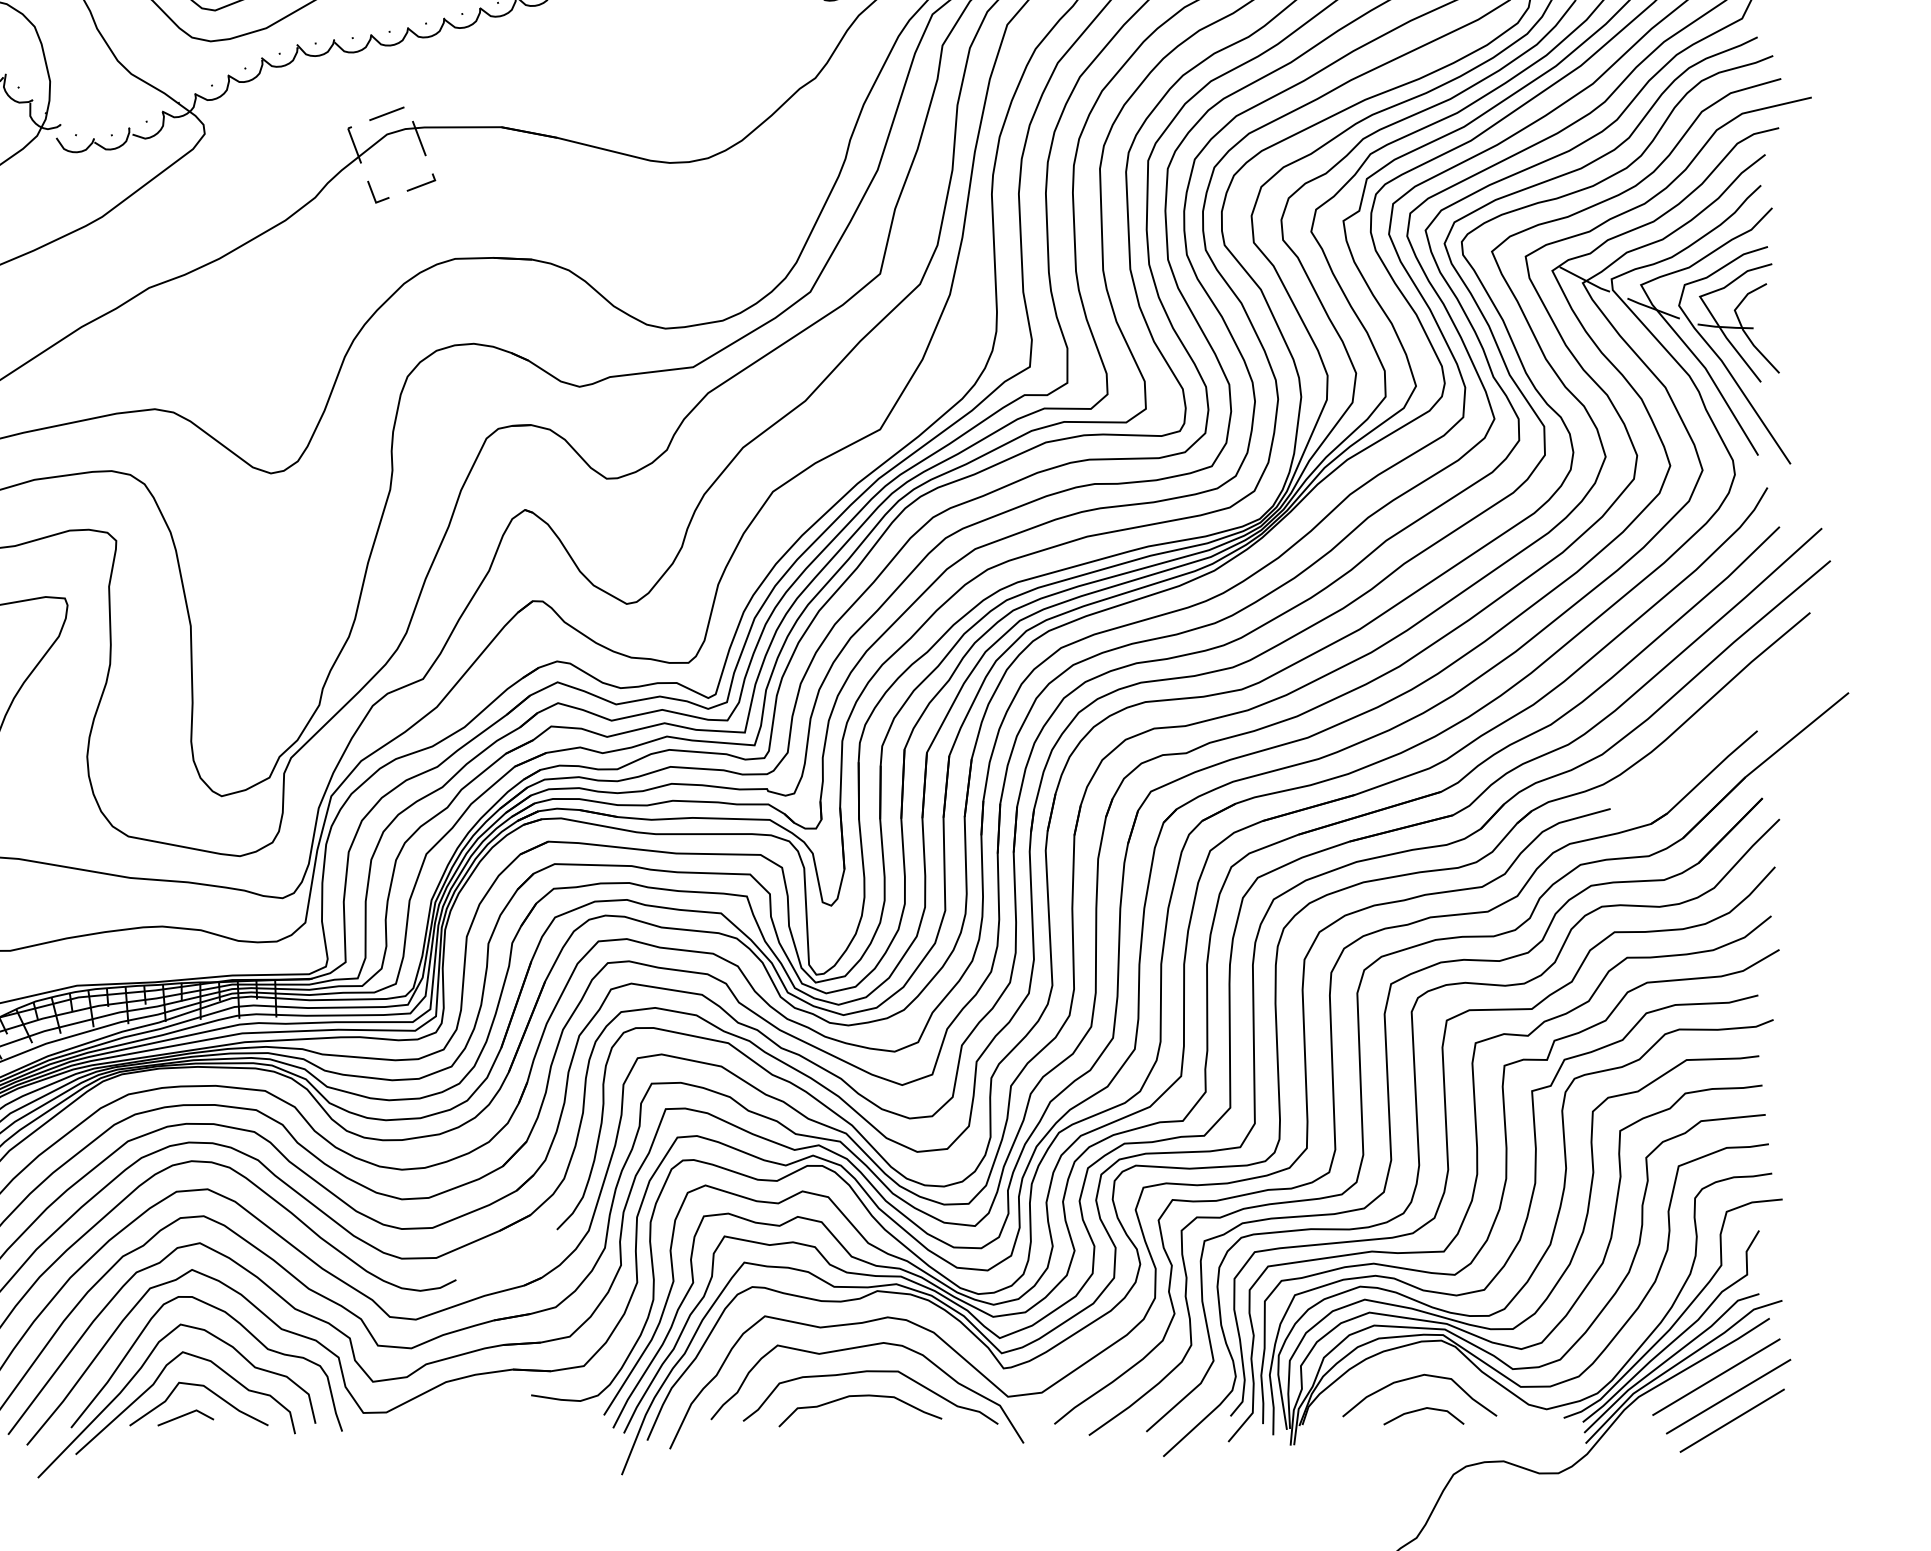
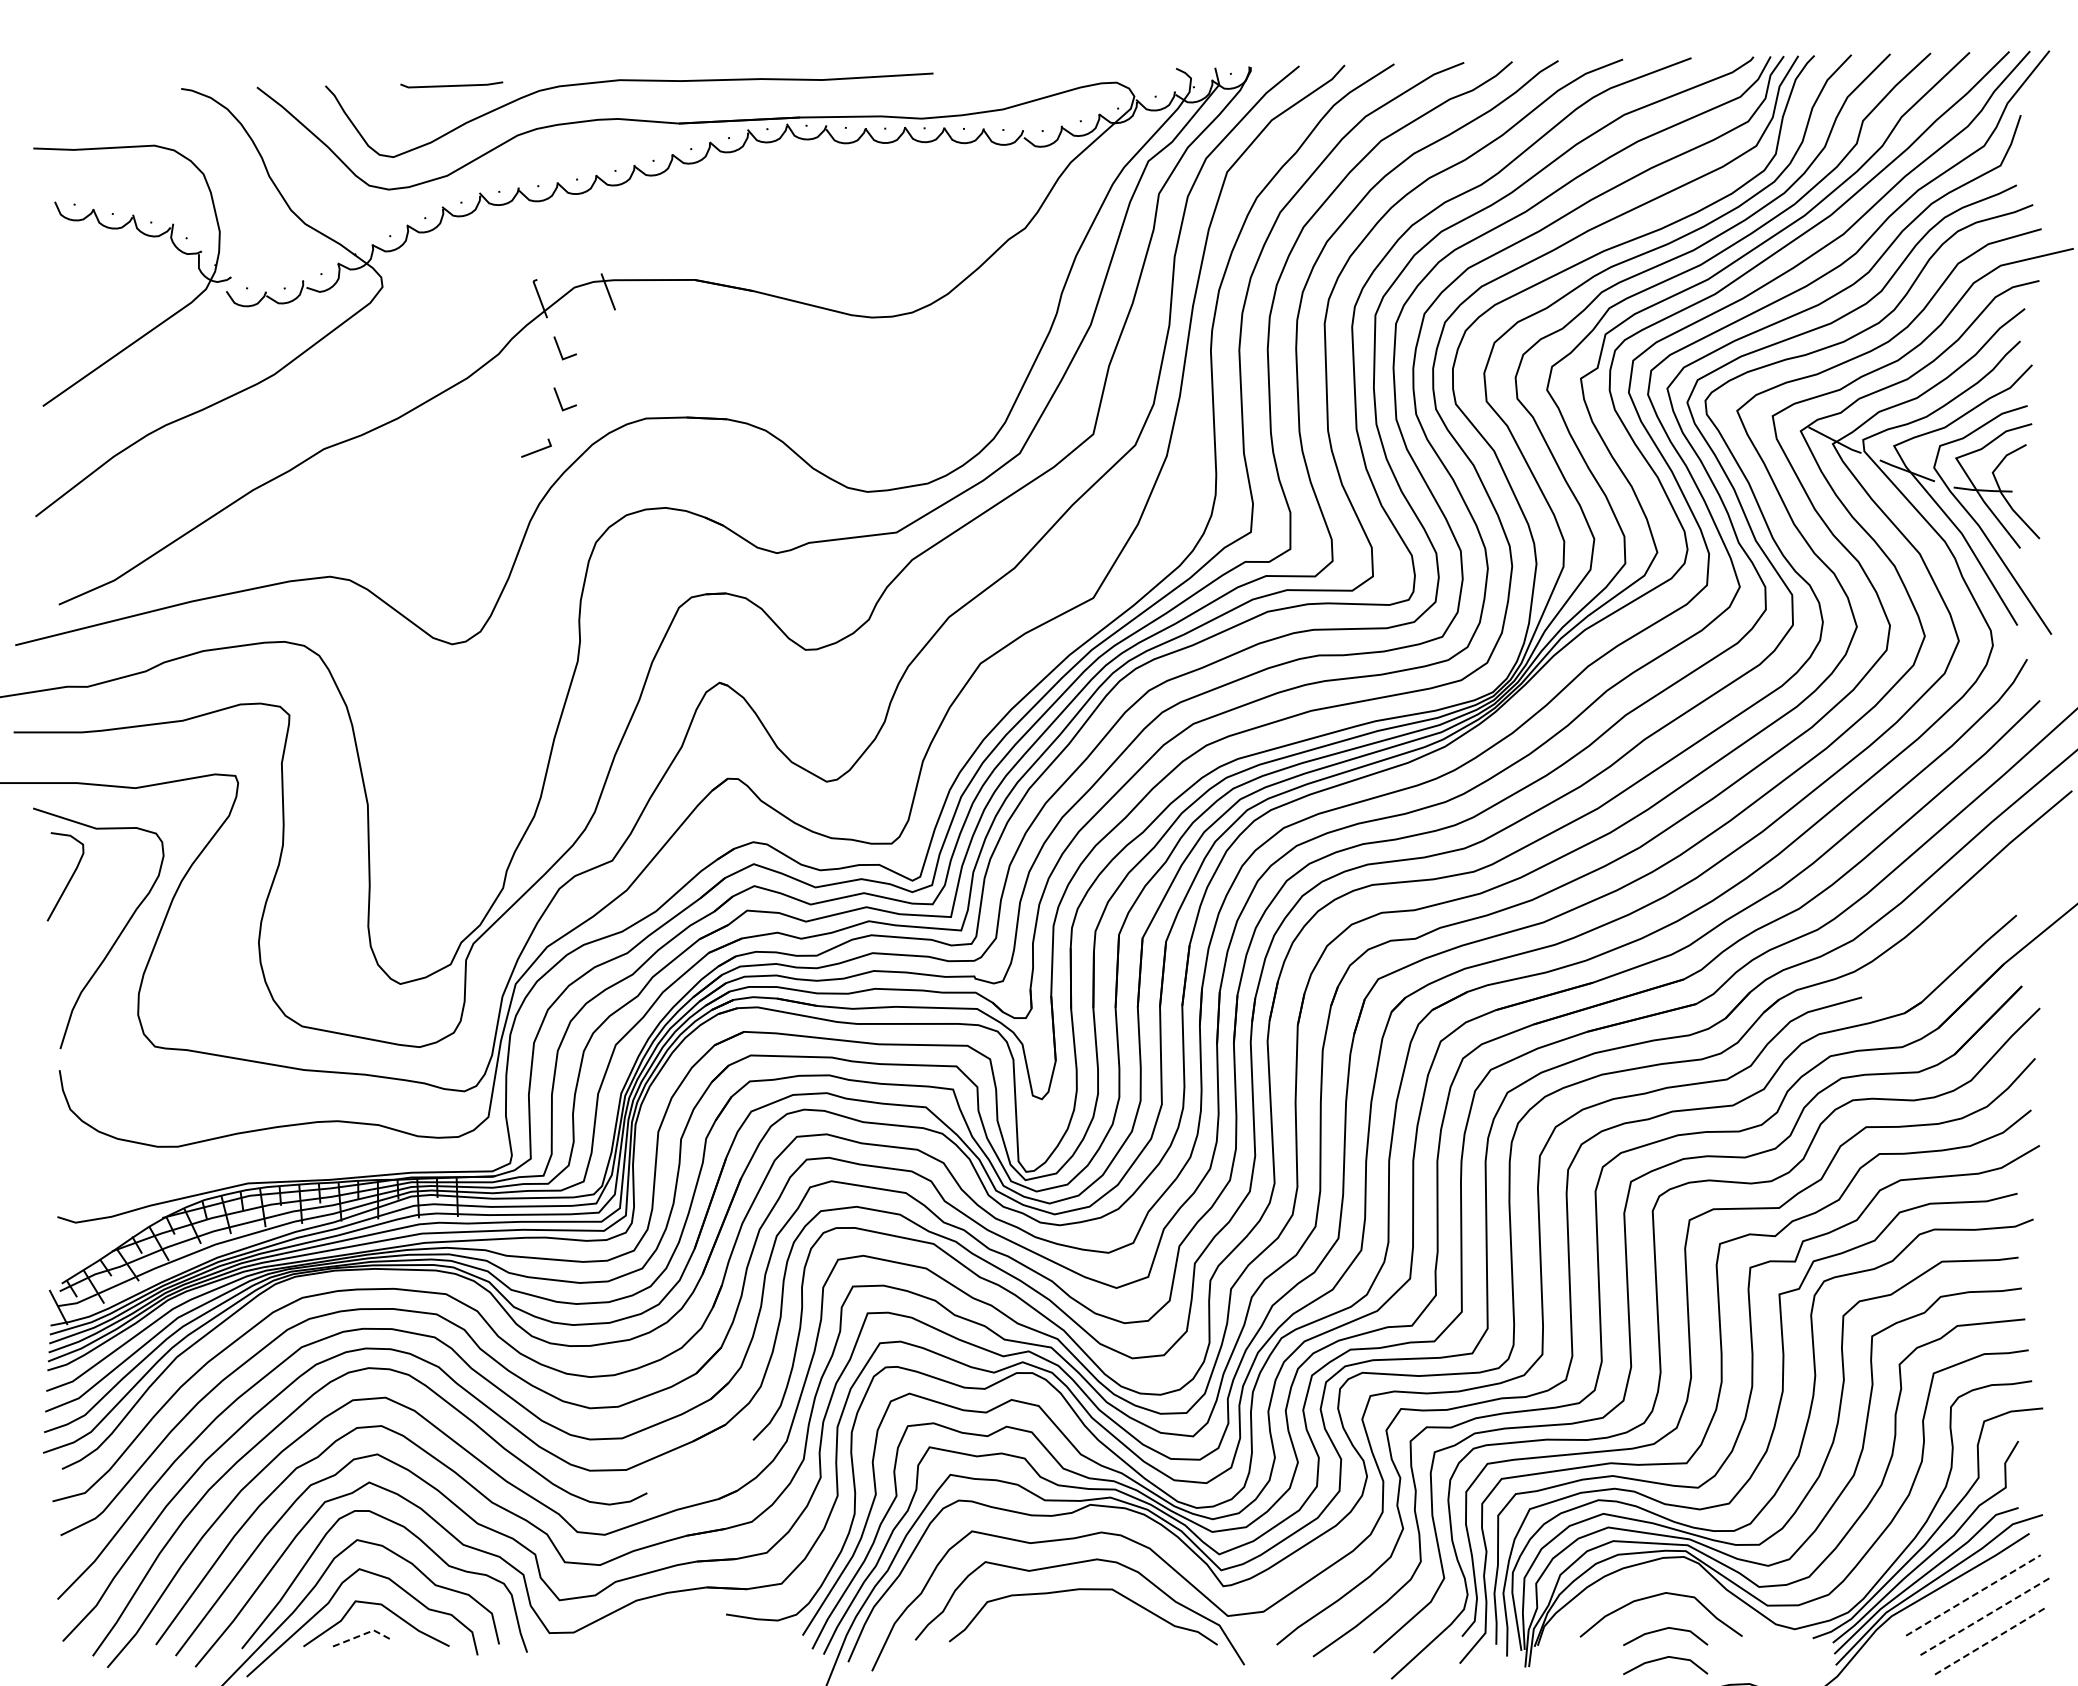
line: (386, 113) -> (573, 265), removed
line: (423, 183) -> (538, 449), moved
line: (373, 241) -> (560, 400), added
line: (1716, 1377) -> (1973, 1595), solid -> dashed
line: (1728, 1396) -> (1986, 1615), solid -> dashed
curve: (856, 1397) -> (1068, 1616), removed
line: (186, 1414) -> (363, 1634), solid -> dashed
line: (1732, 1420) -> (1990, 1641), solid -> dashed
line: (1421, 1438) -> (1663, 1659), added

